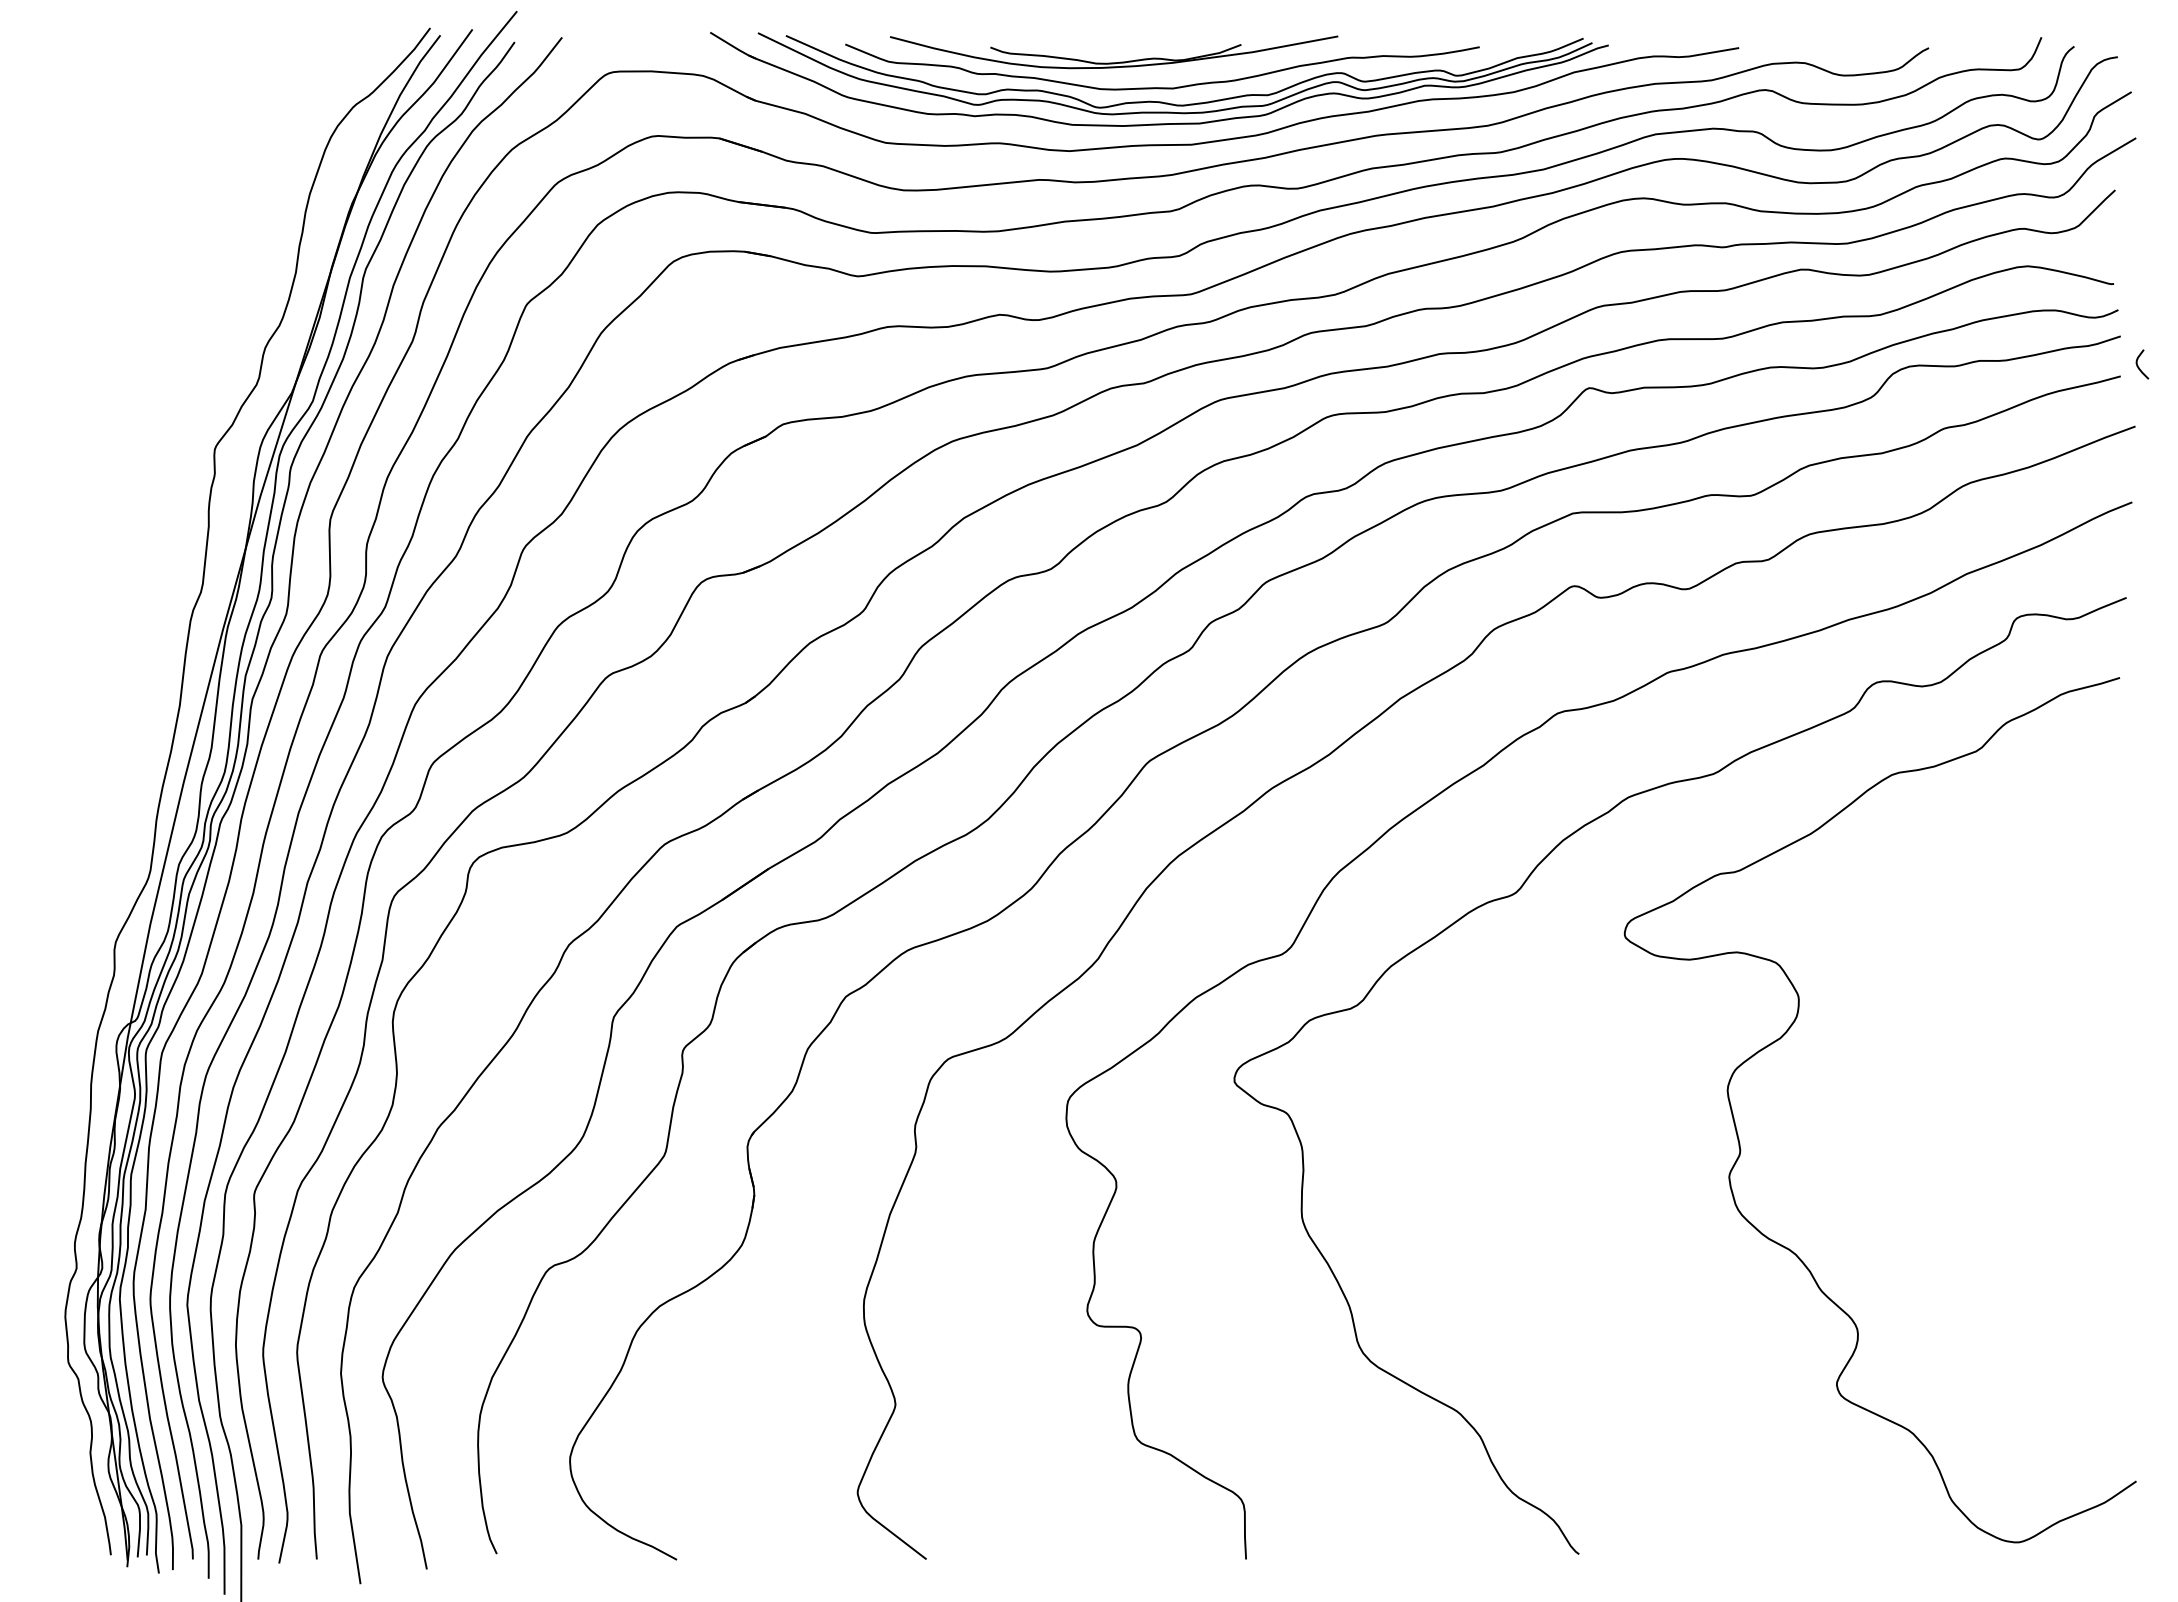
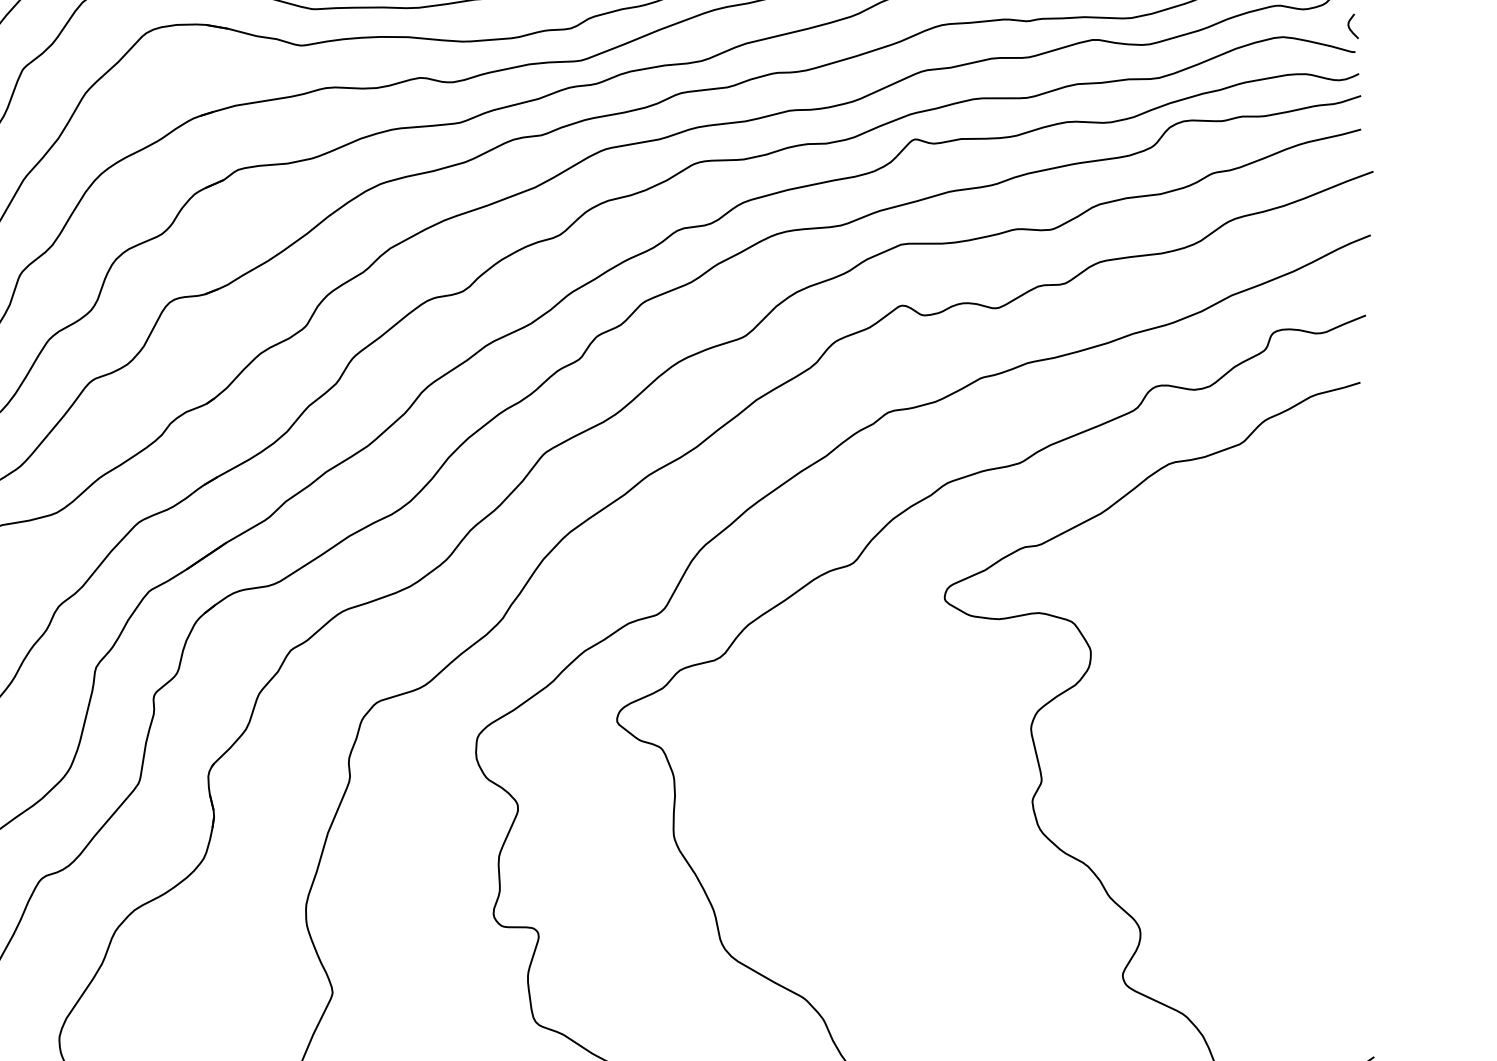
curve: (2138, 365) -> (1349, 27), moved

